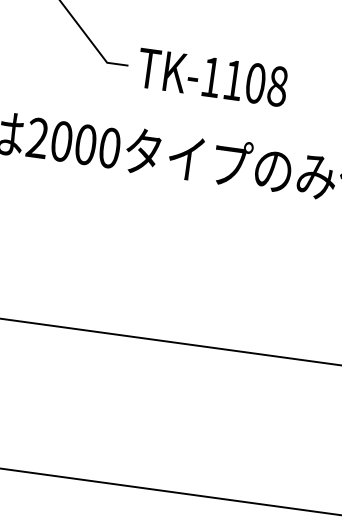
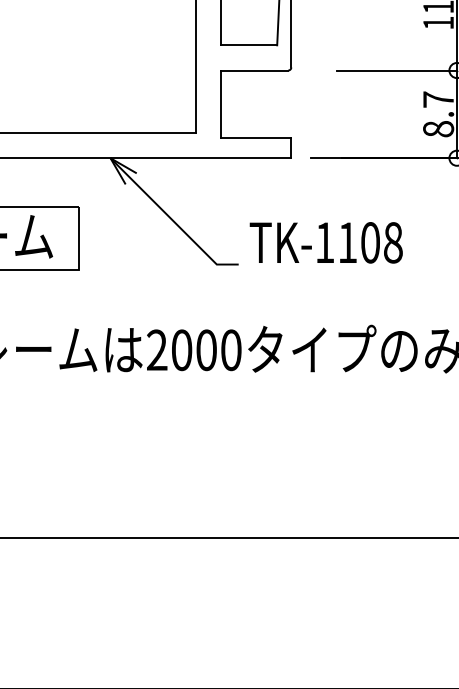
text: (211, 77) -> (325, 242), moved

